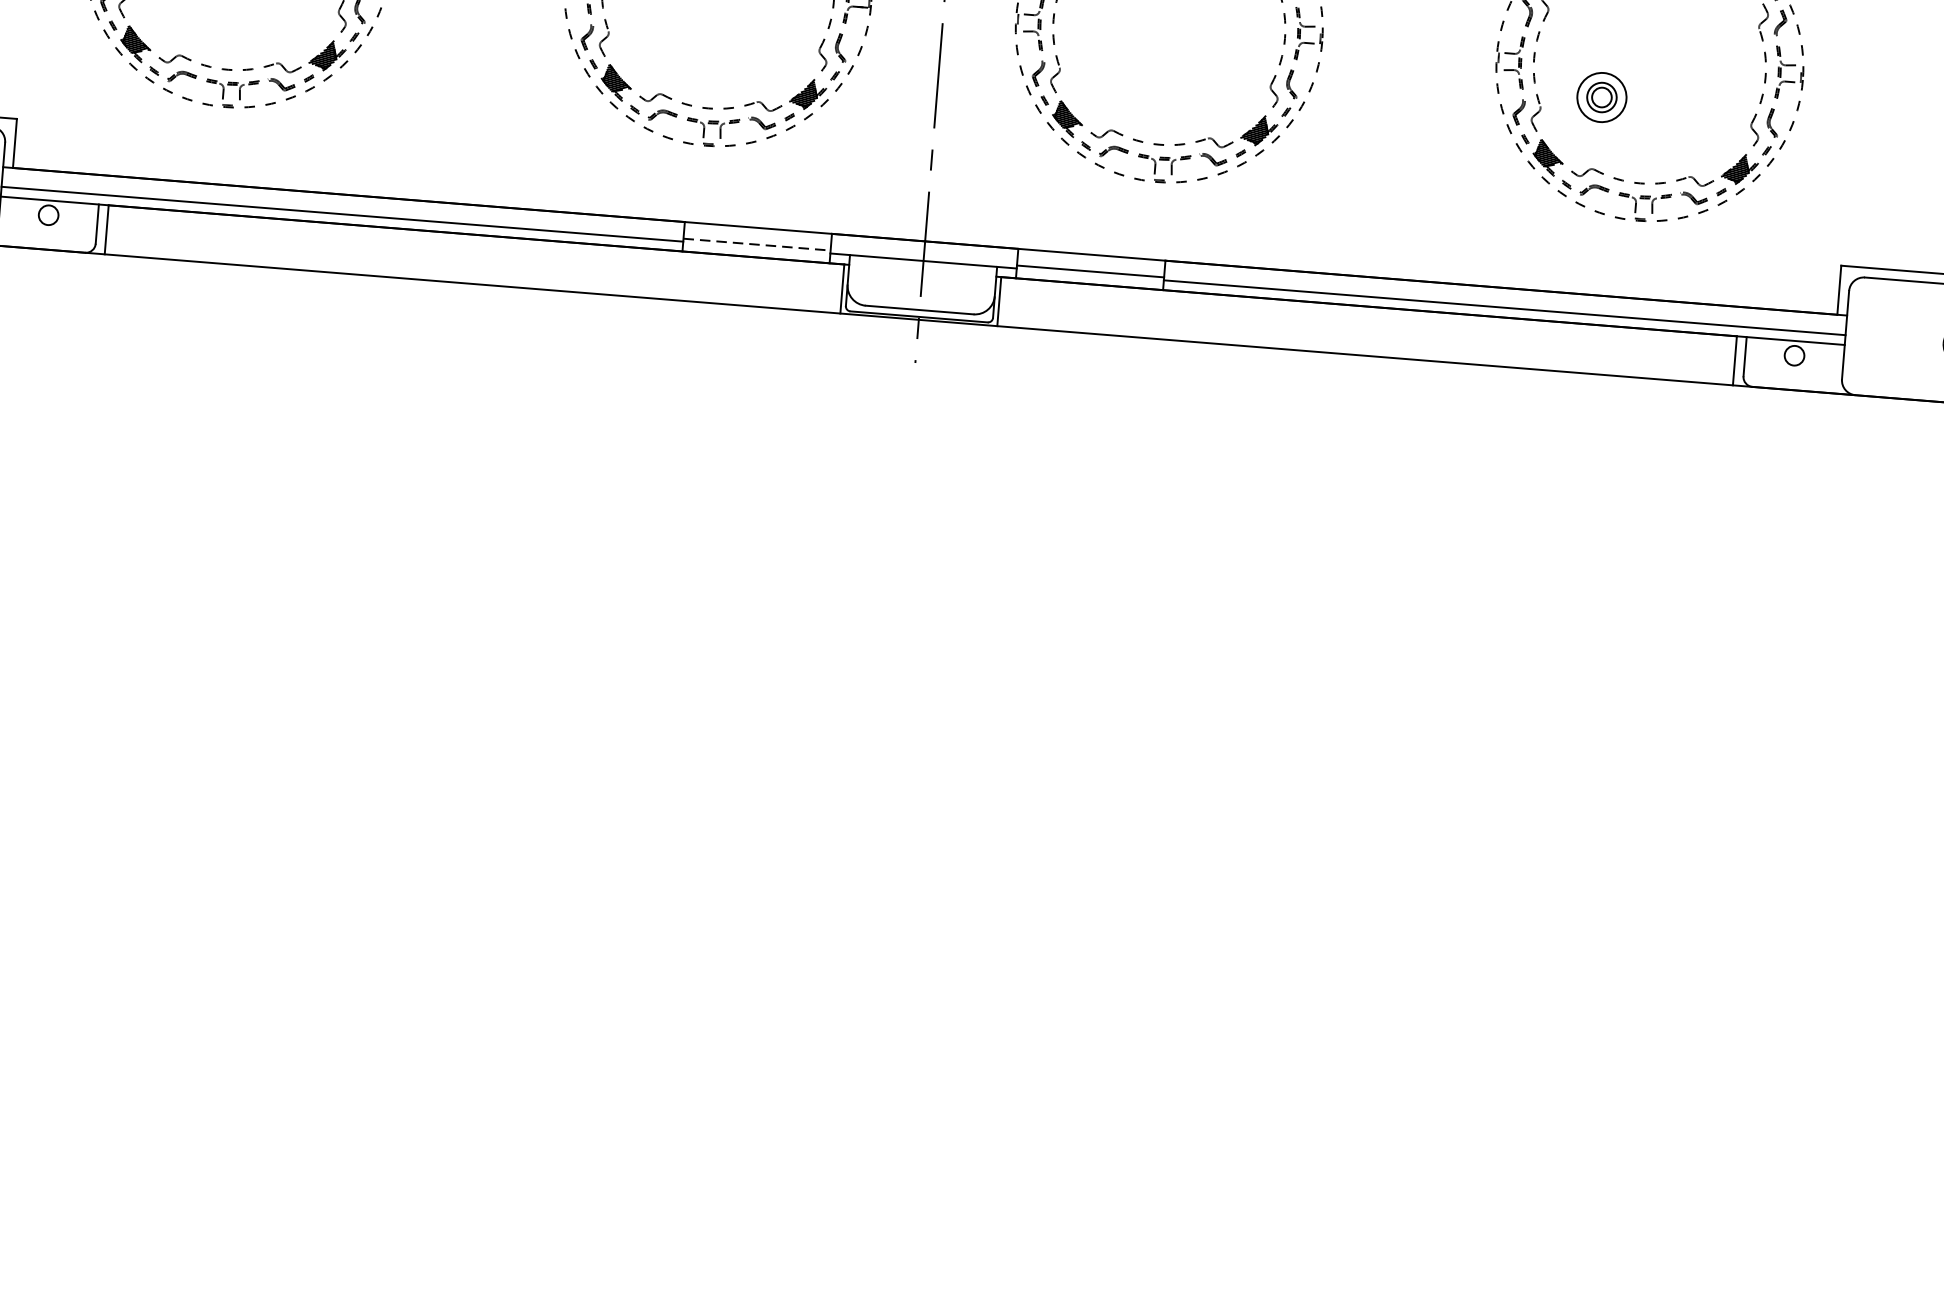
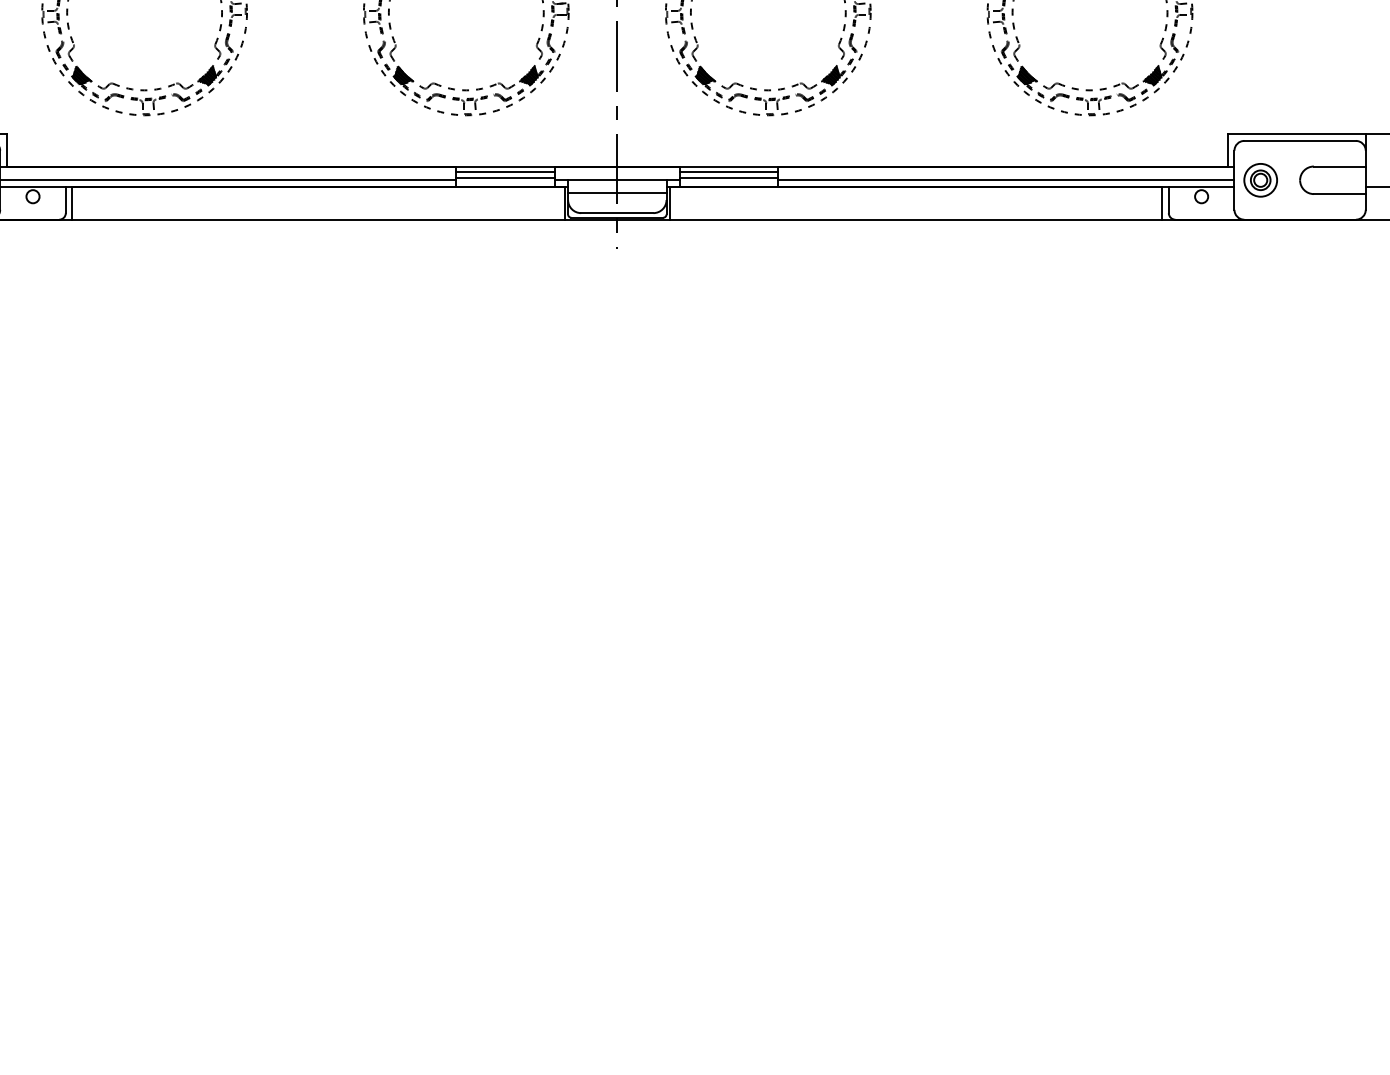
part: (1601, 97) -> (1260, 180), moved
line: (757, 234) -> (505, 171), added
line: (758, 244) -> (506, 178), dashed -> solid
line: (1090, 261) -> (728, 171), added
line: (922, 280) -> (617, 193), added

